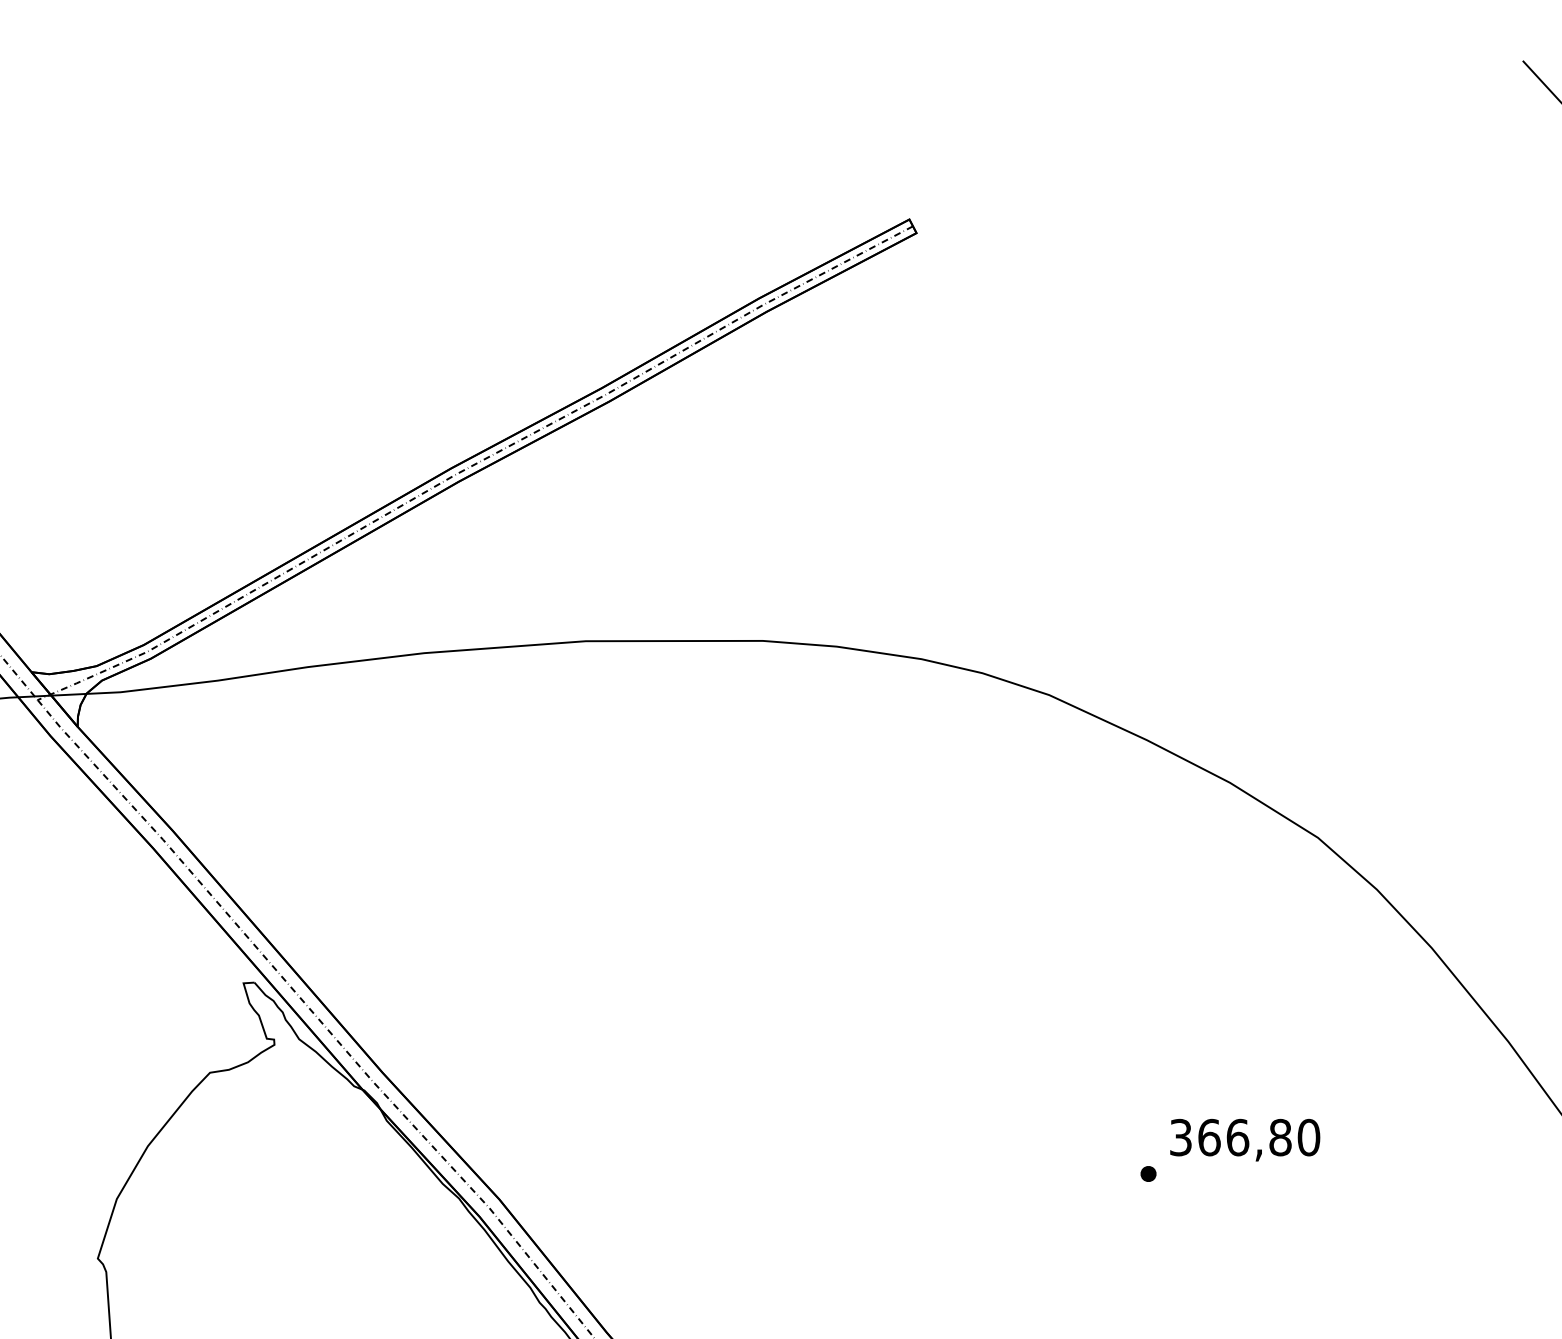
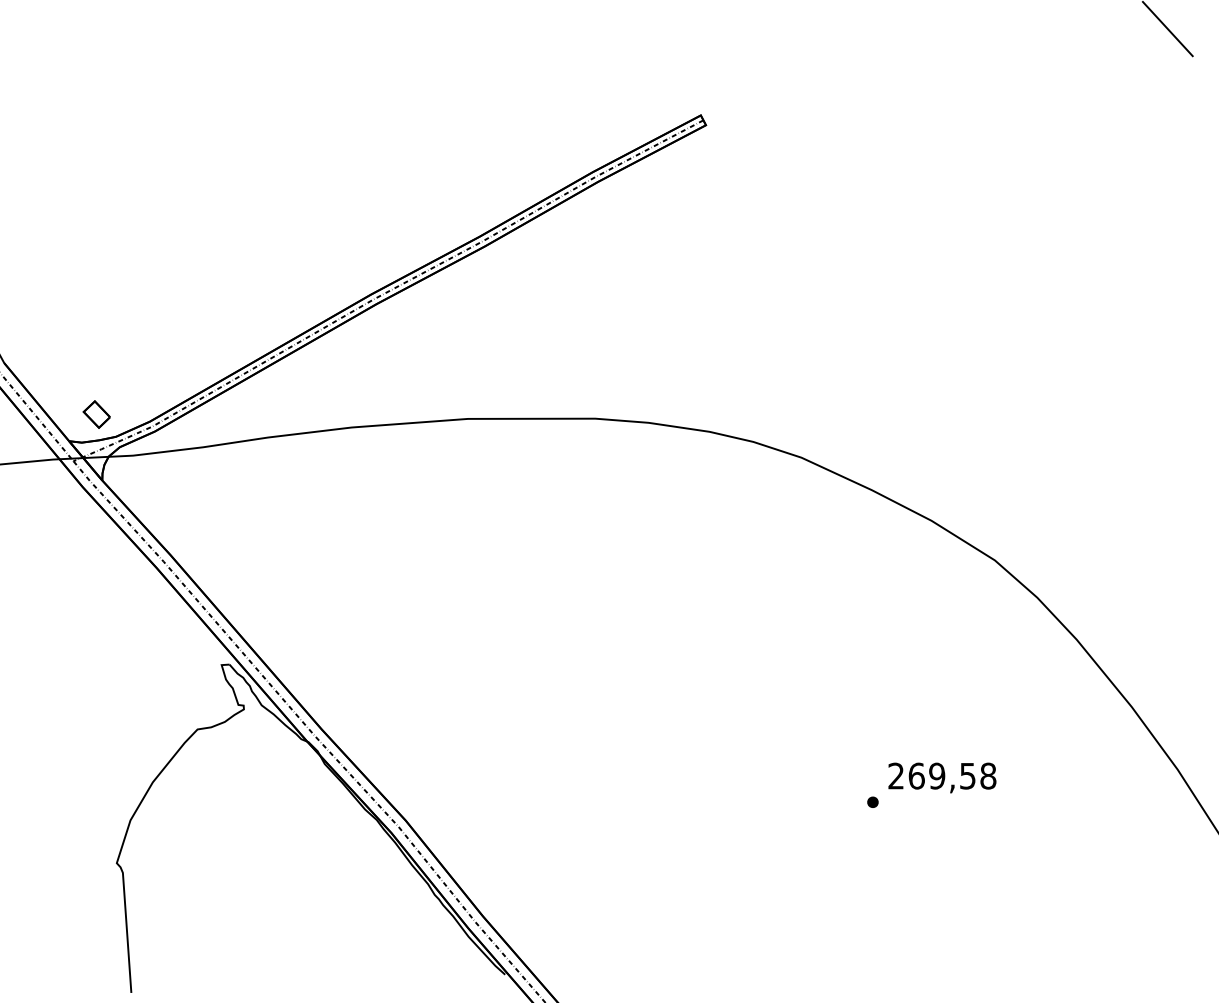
part: (69, 635) -> (96, 414), added
text: (1245, 1136) -> (942, 775), 366,80 -> 269,58

